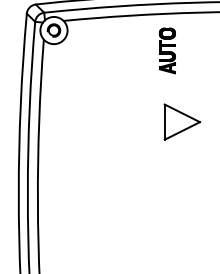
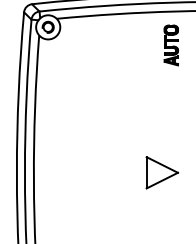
part: (166, 50) -> (170, 45), moved
part: (181, 121) -> (161, 172), moved

